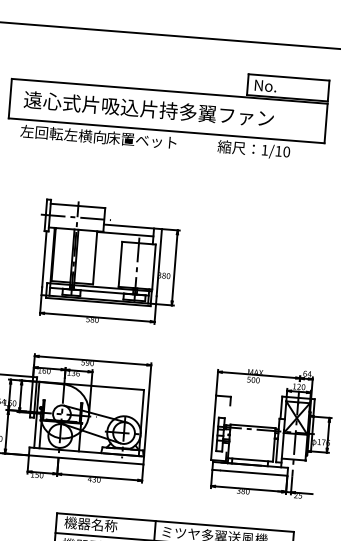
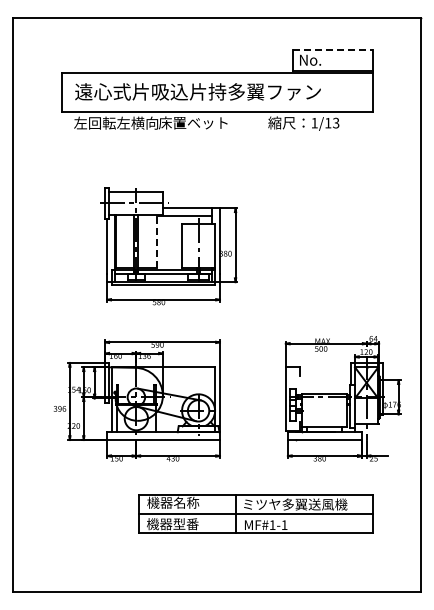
line: (288, 77) -> (332, 50), solid -> dashed
text: (287, 152) -> (336, 123), 1/10 -> 1/13
line: (94, 257) -> (156, 241), solid -> dashed

